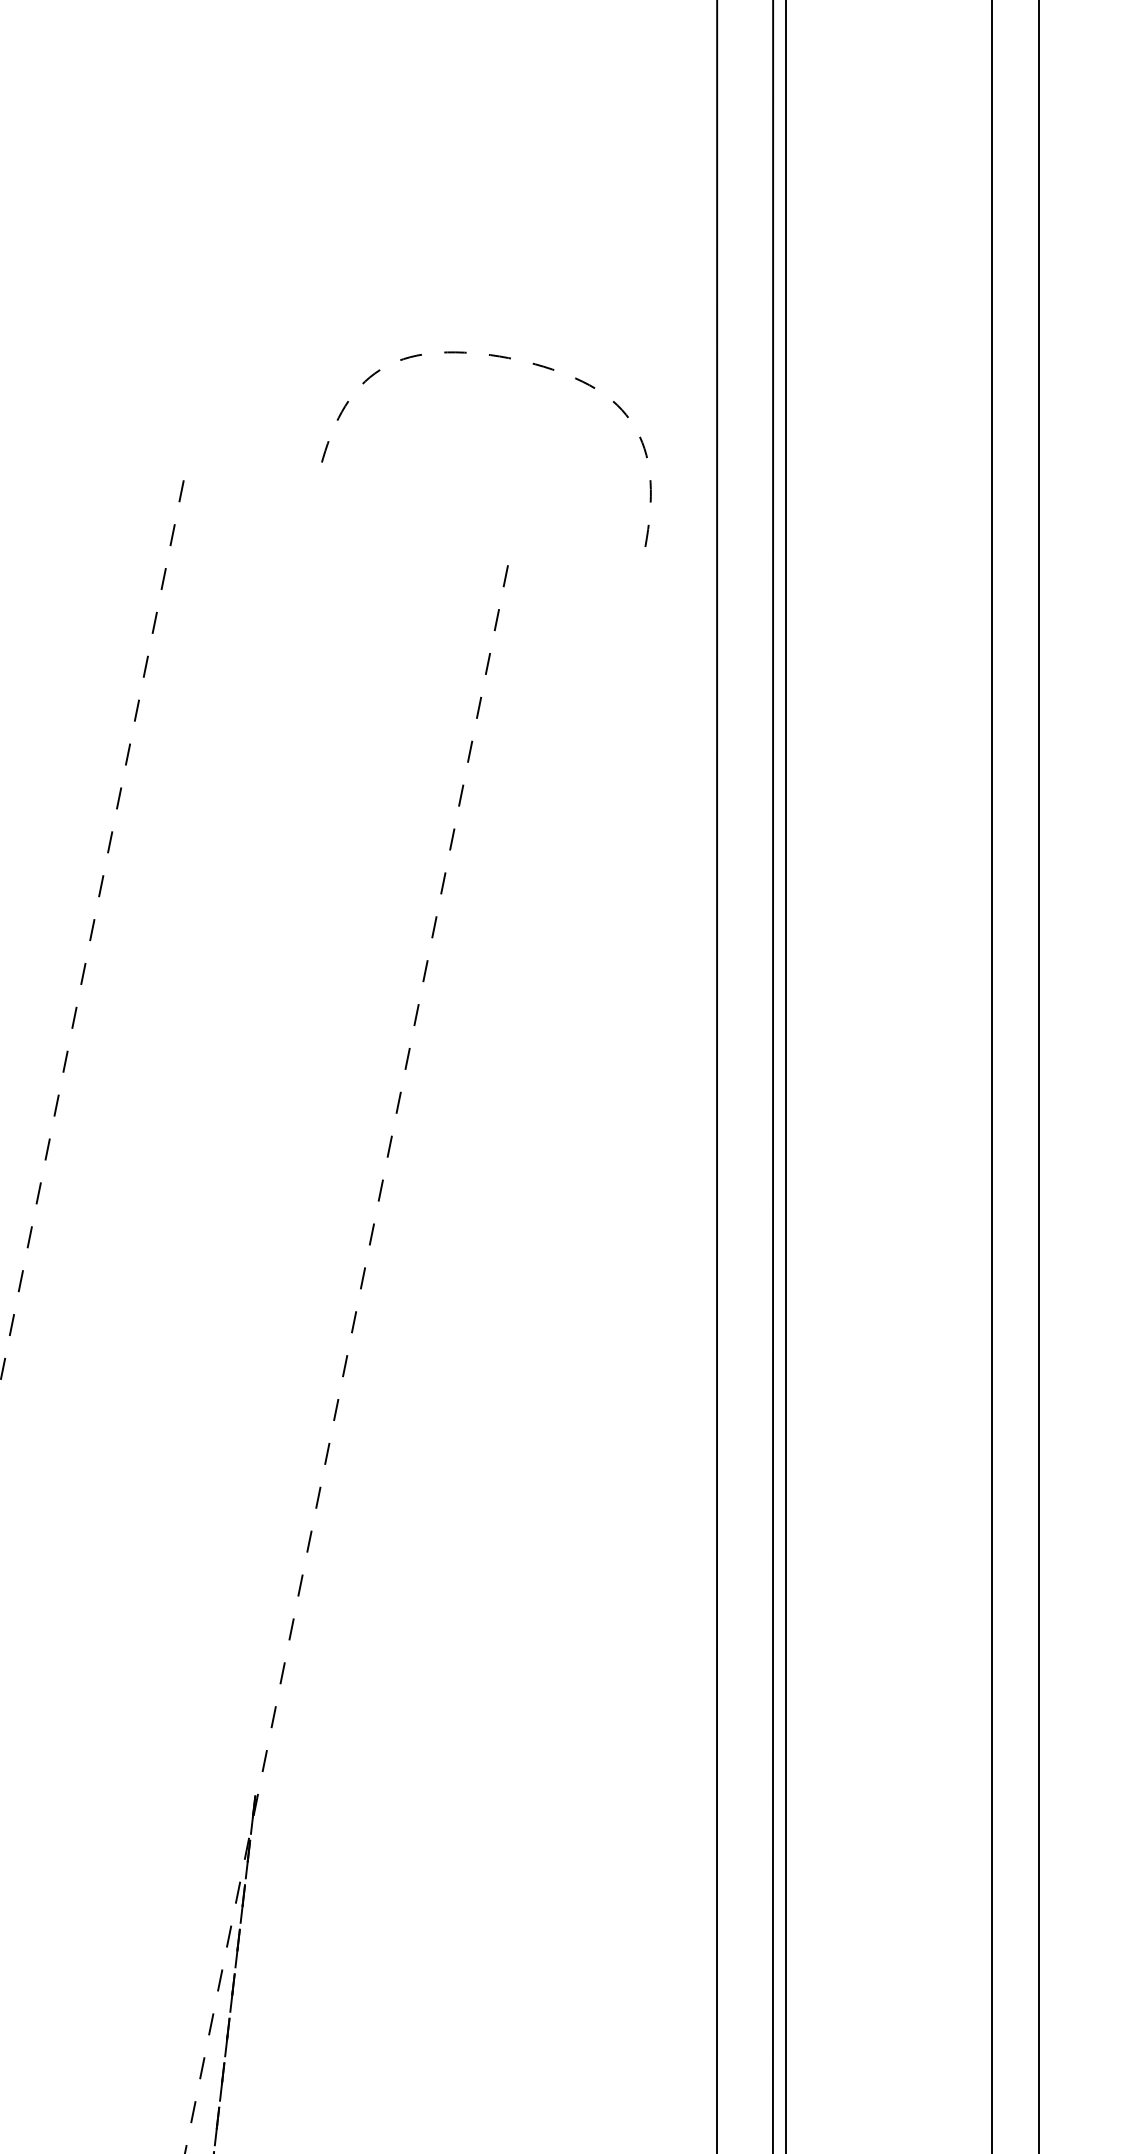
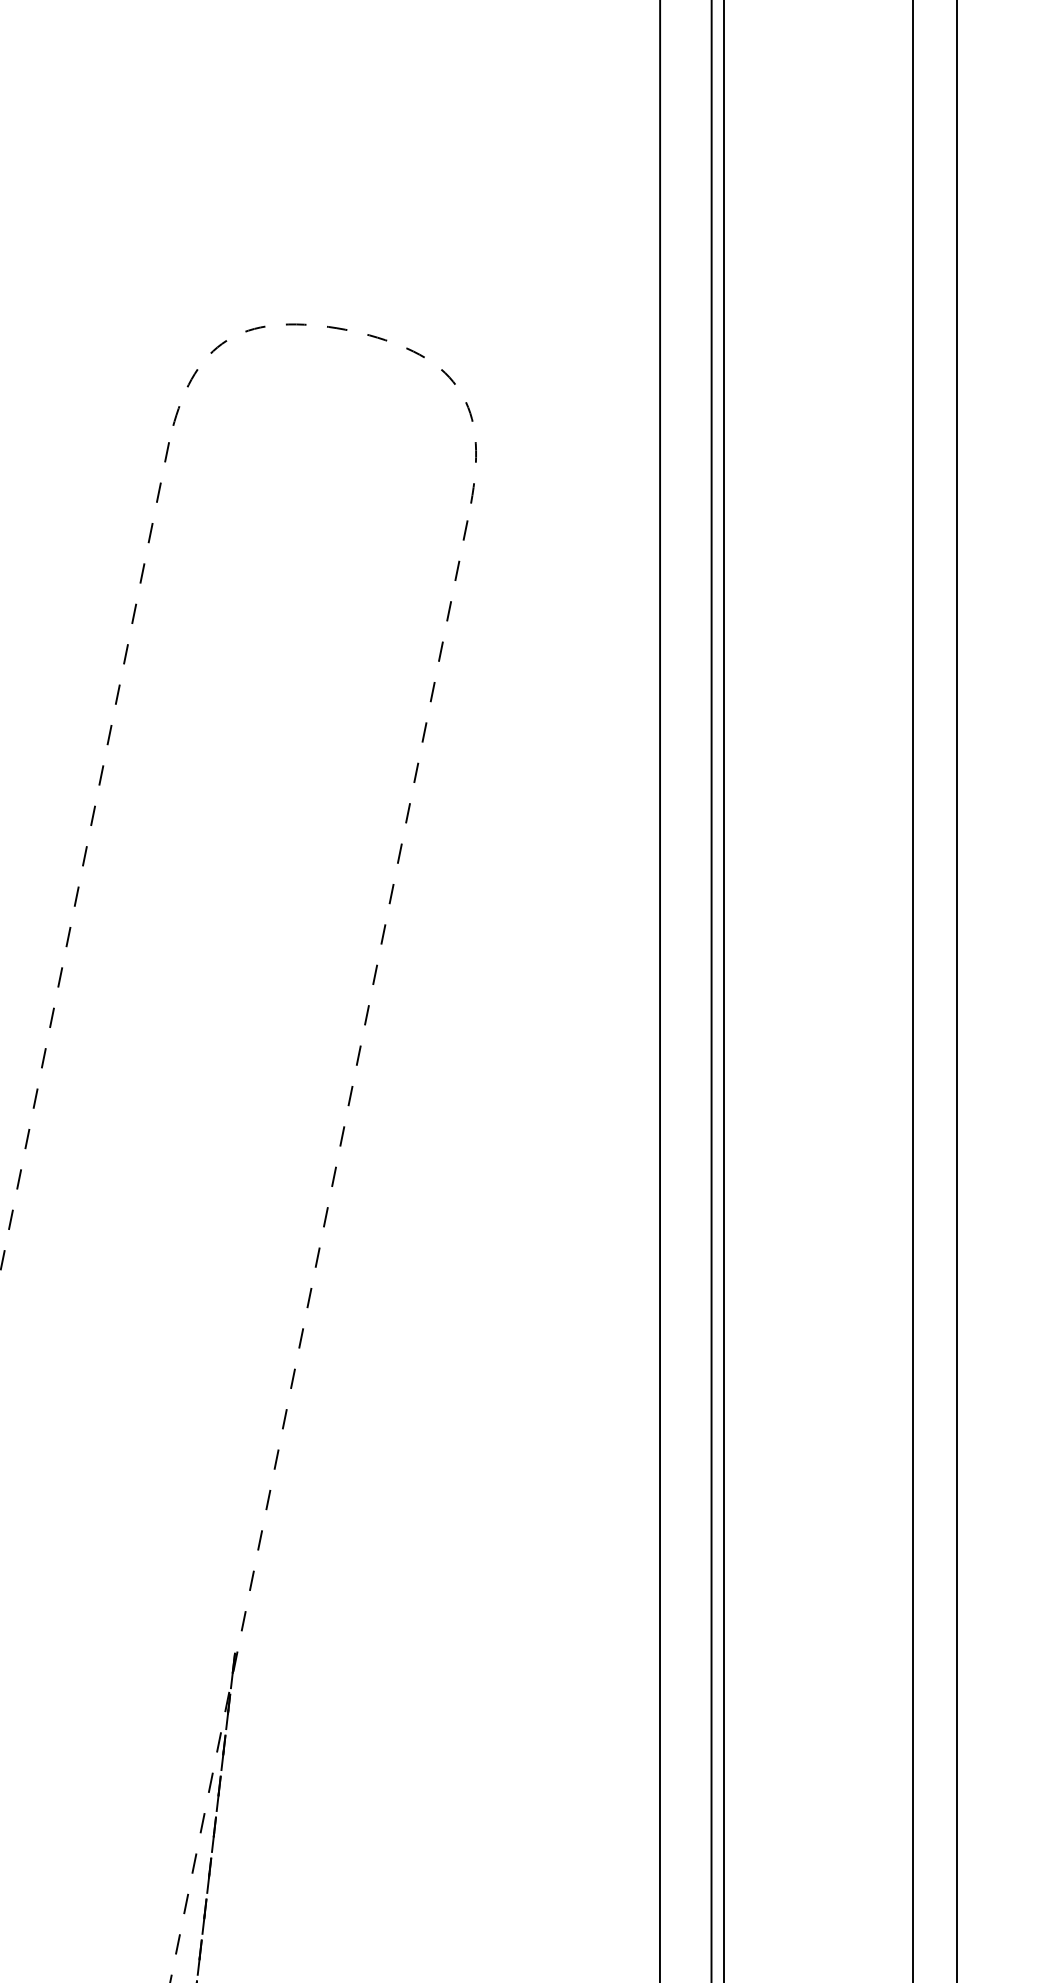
curve: (499, 357) -> (336, 329), moved

